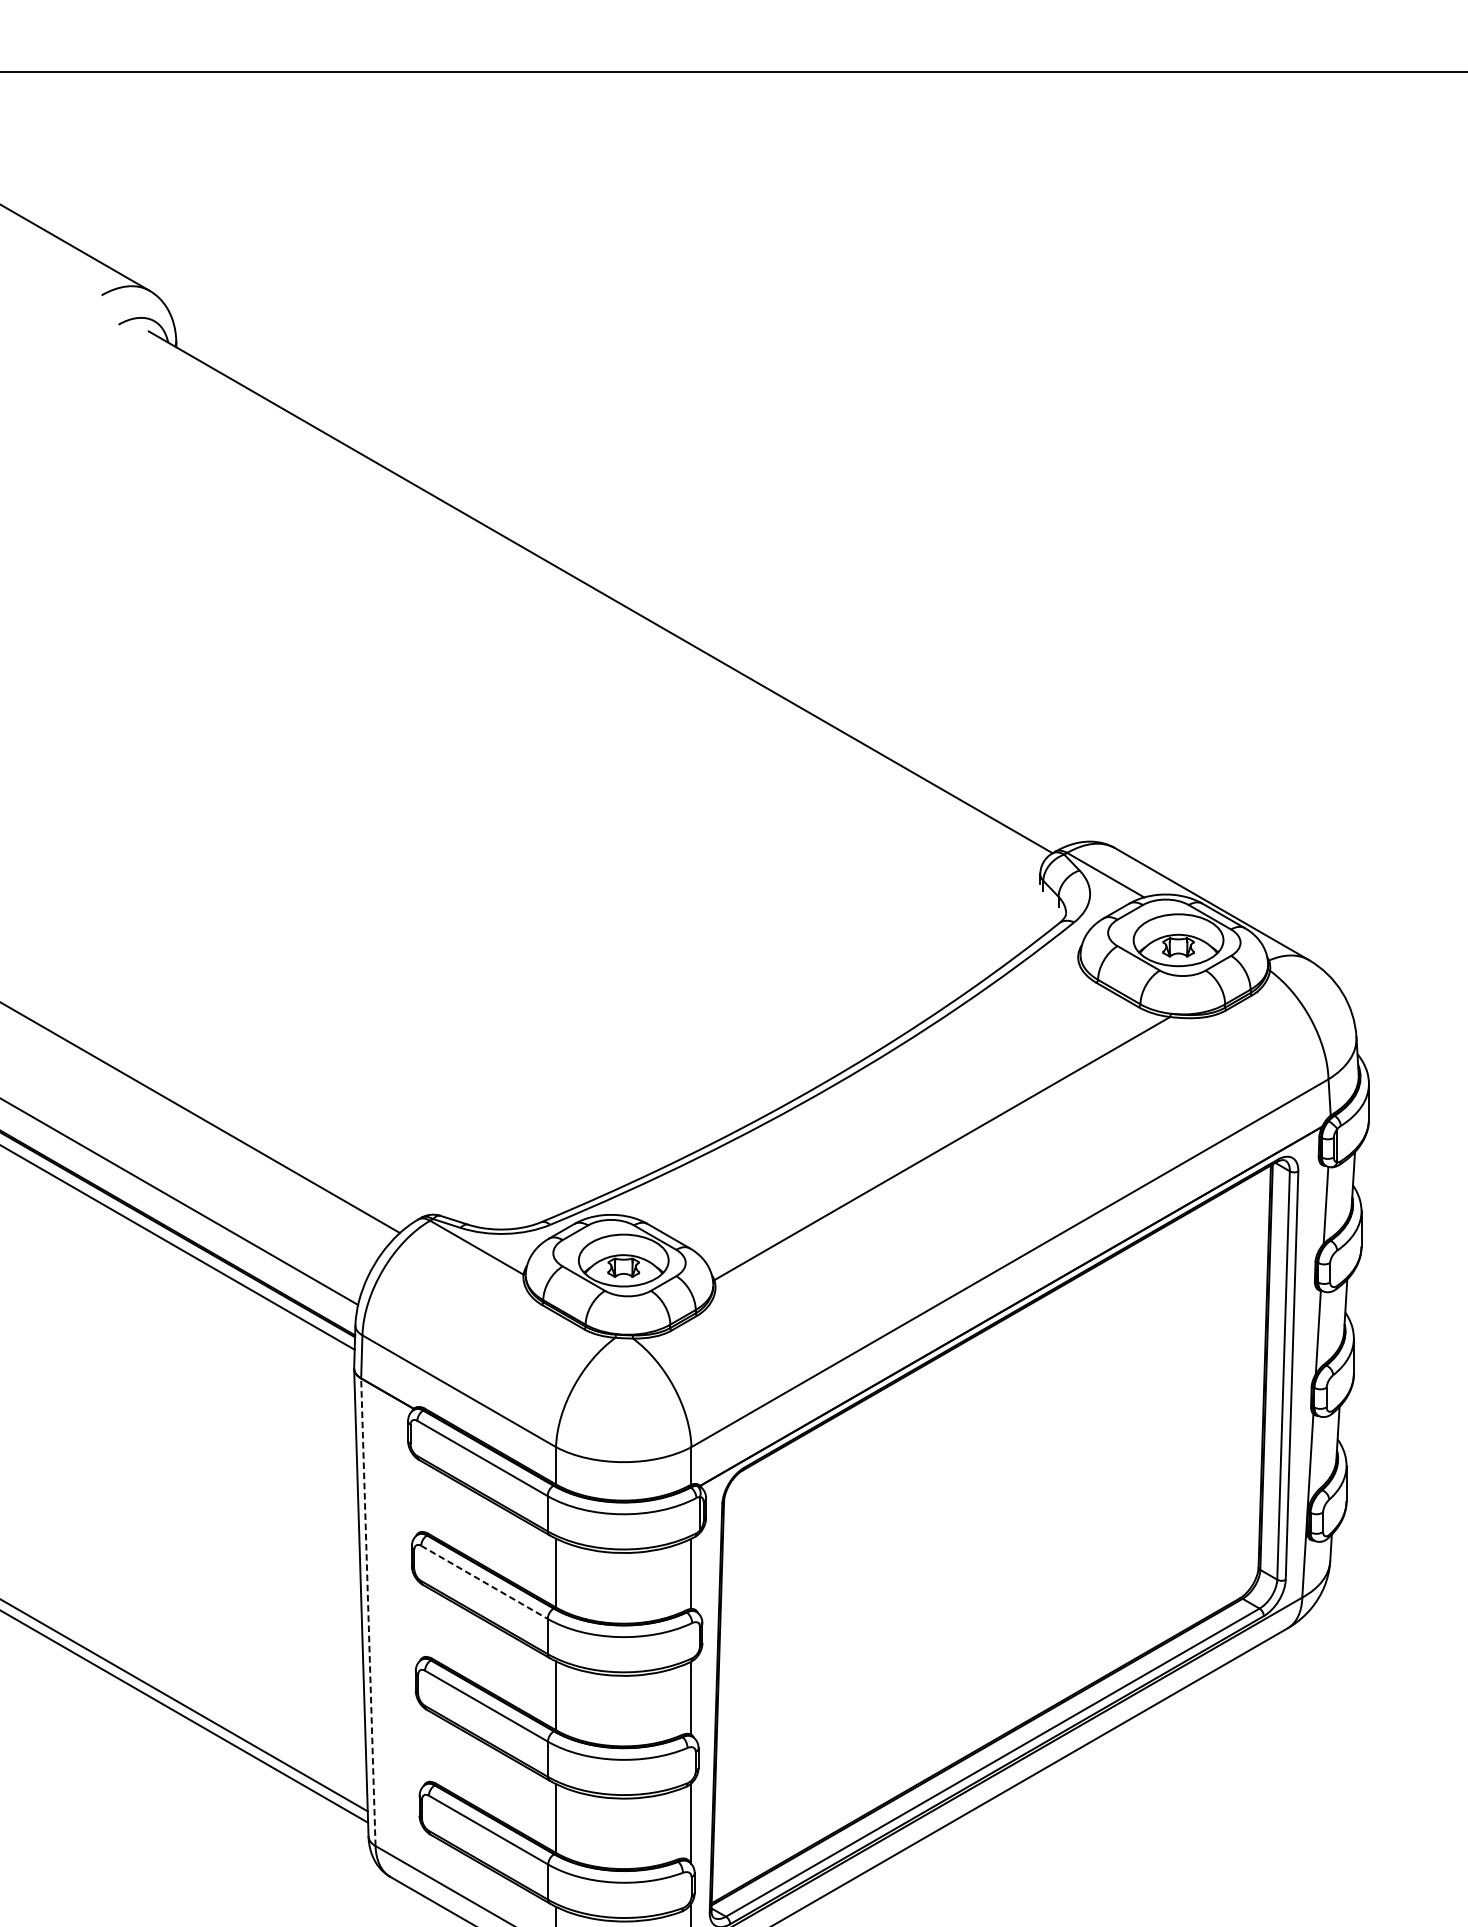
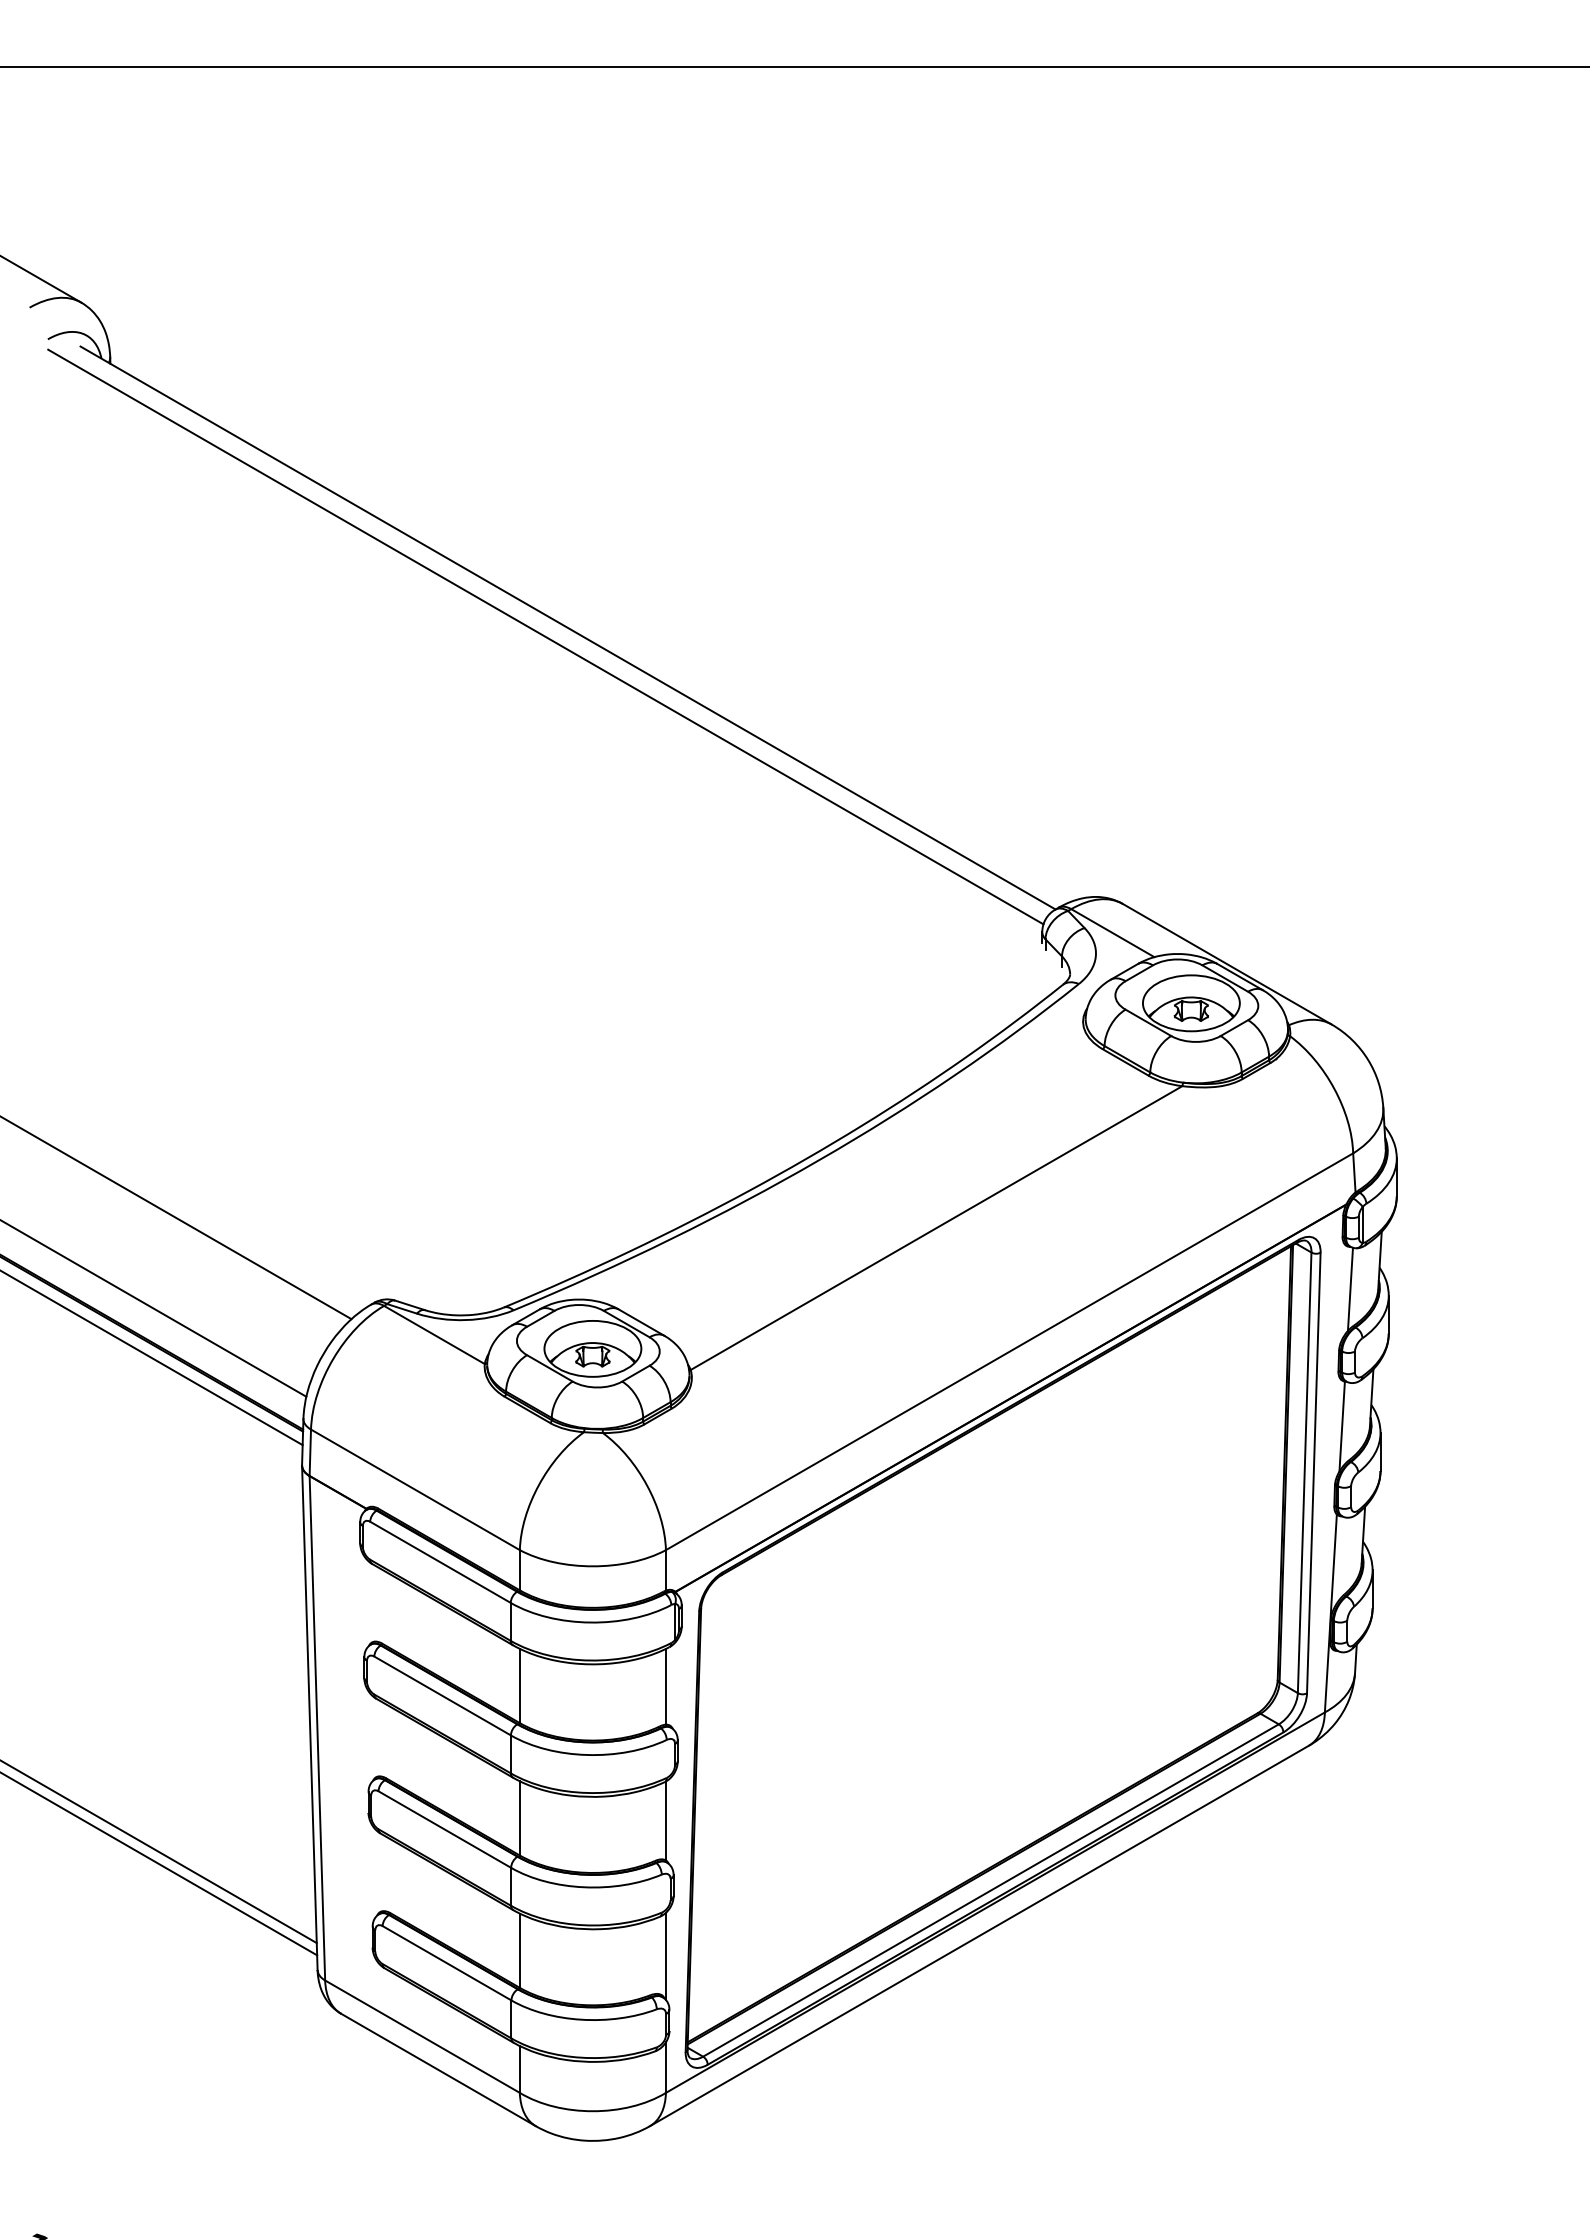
line: (579, 600) -> (545, 636), added
line: (484, 1581) -> (442, 1695), dashed -> solid
line: (368, 1611) -> (317, 1727), dashed -> solid

